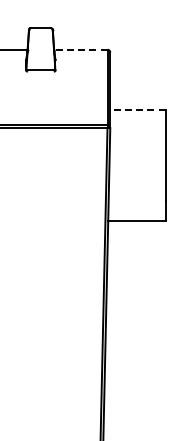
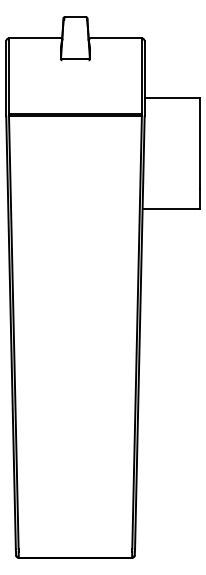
line: (81, 49) -> (115, 38), dashed -> solid
line: (138, 109) -> (172, 98), dashed -> solid

